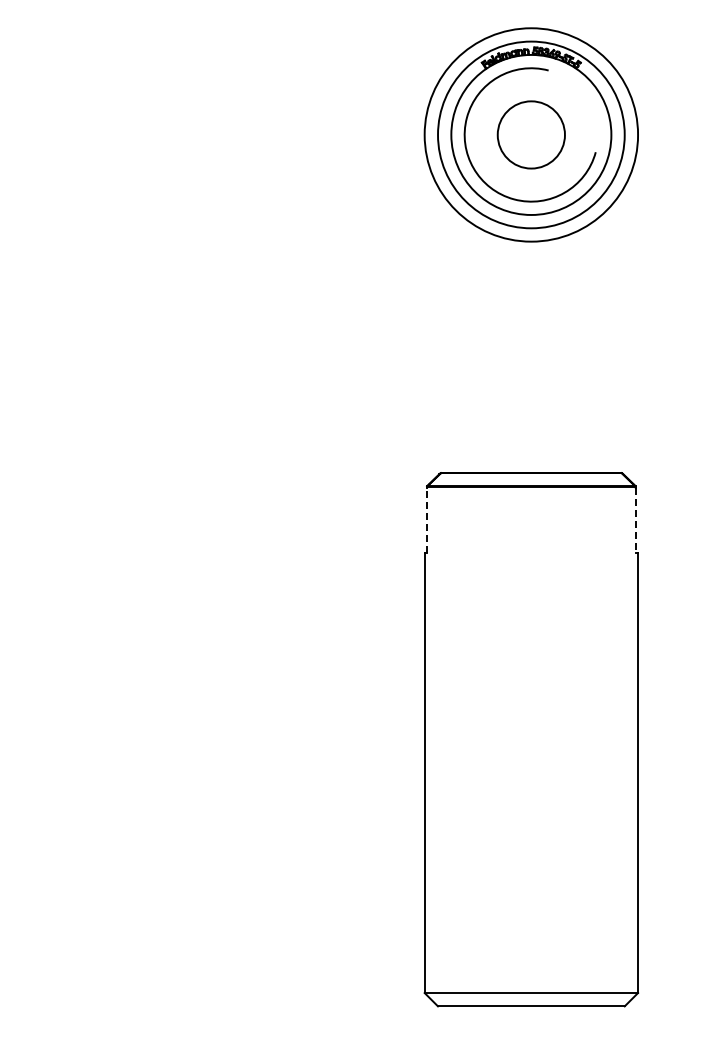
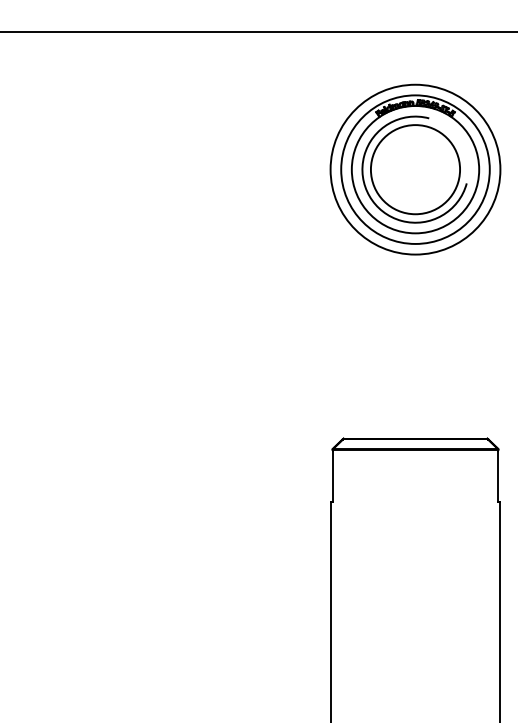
circle: (531, 134) -> (415, 169), size x1.67
line: (427, 520) -> (332, 476), dashed -> solid
line: (635, 521) -> (498, 477), dashed -> solid

